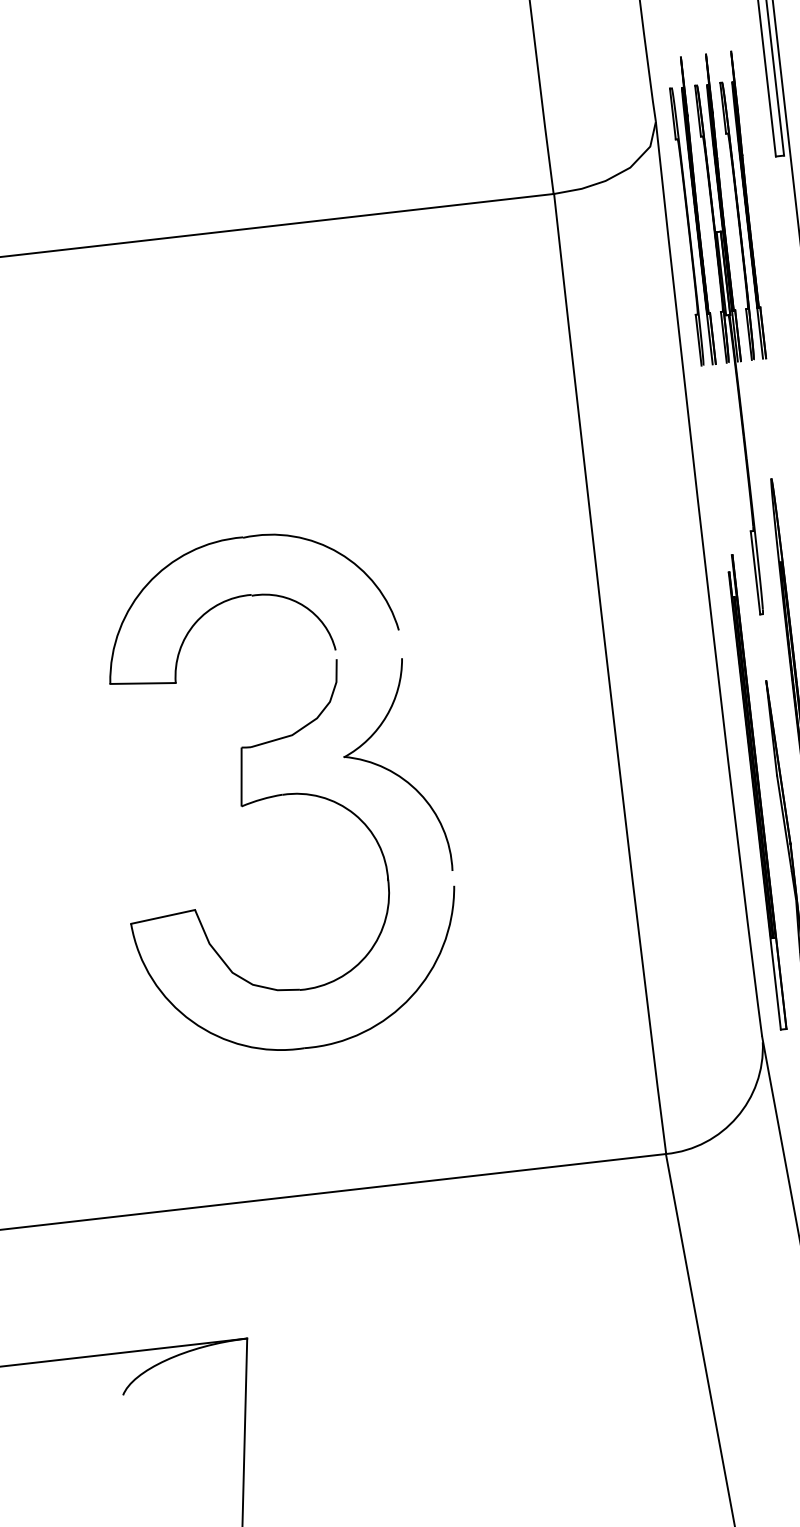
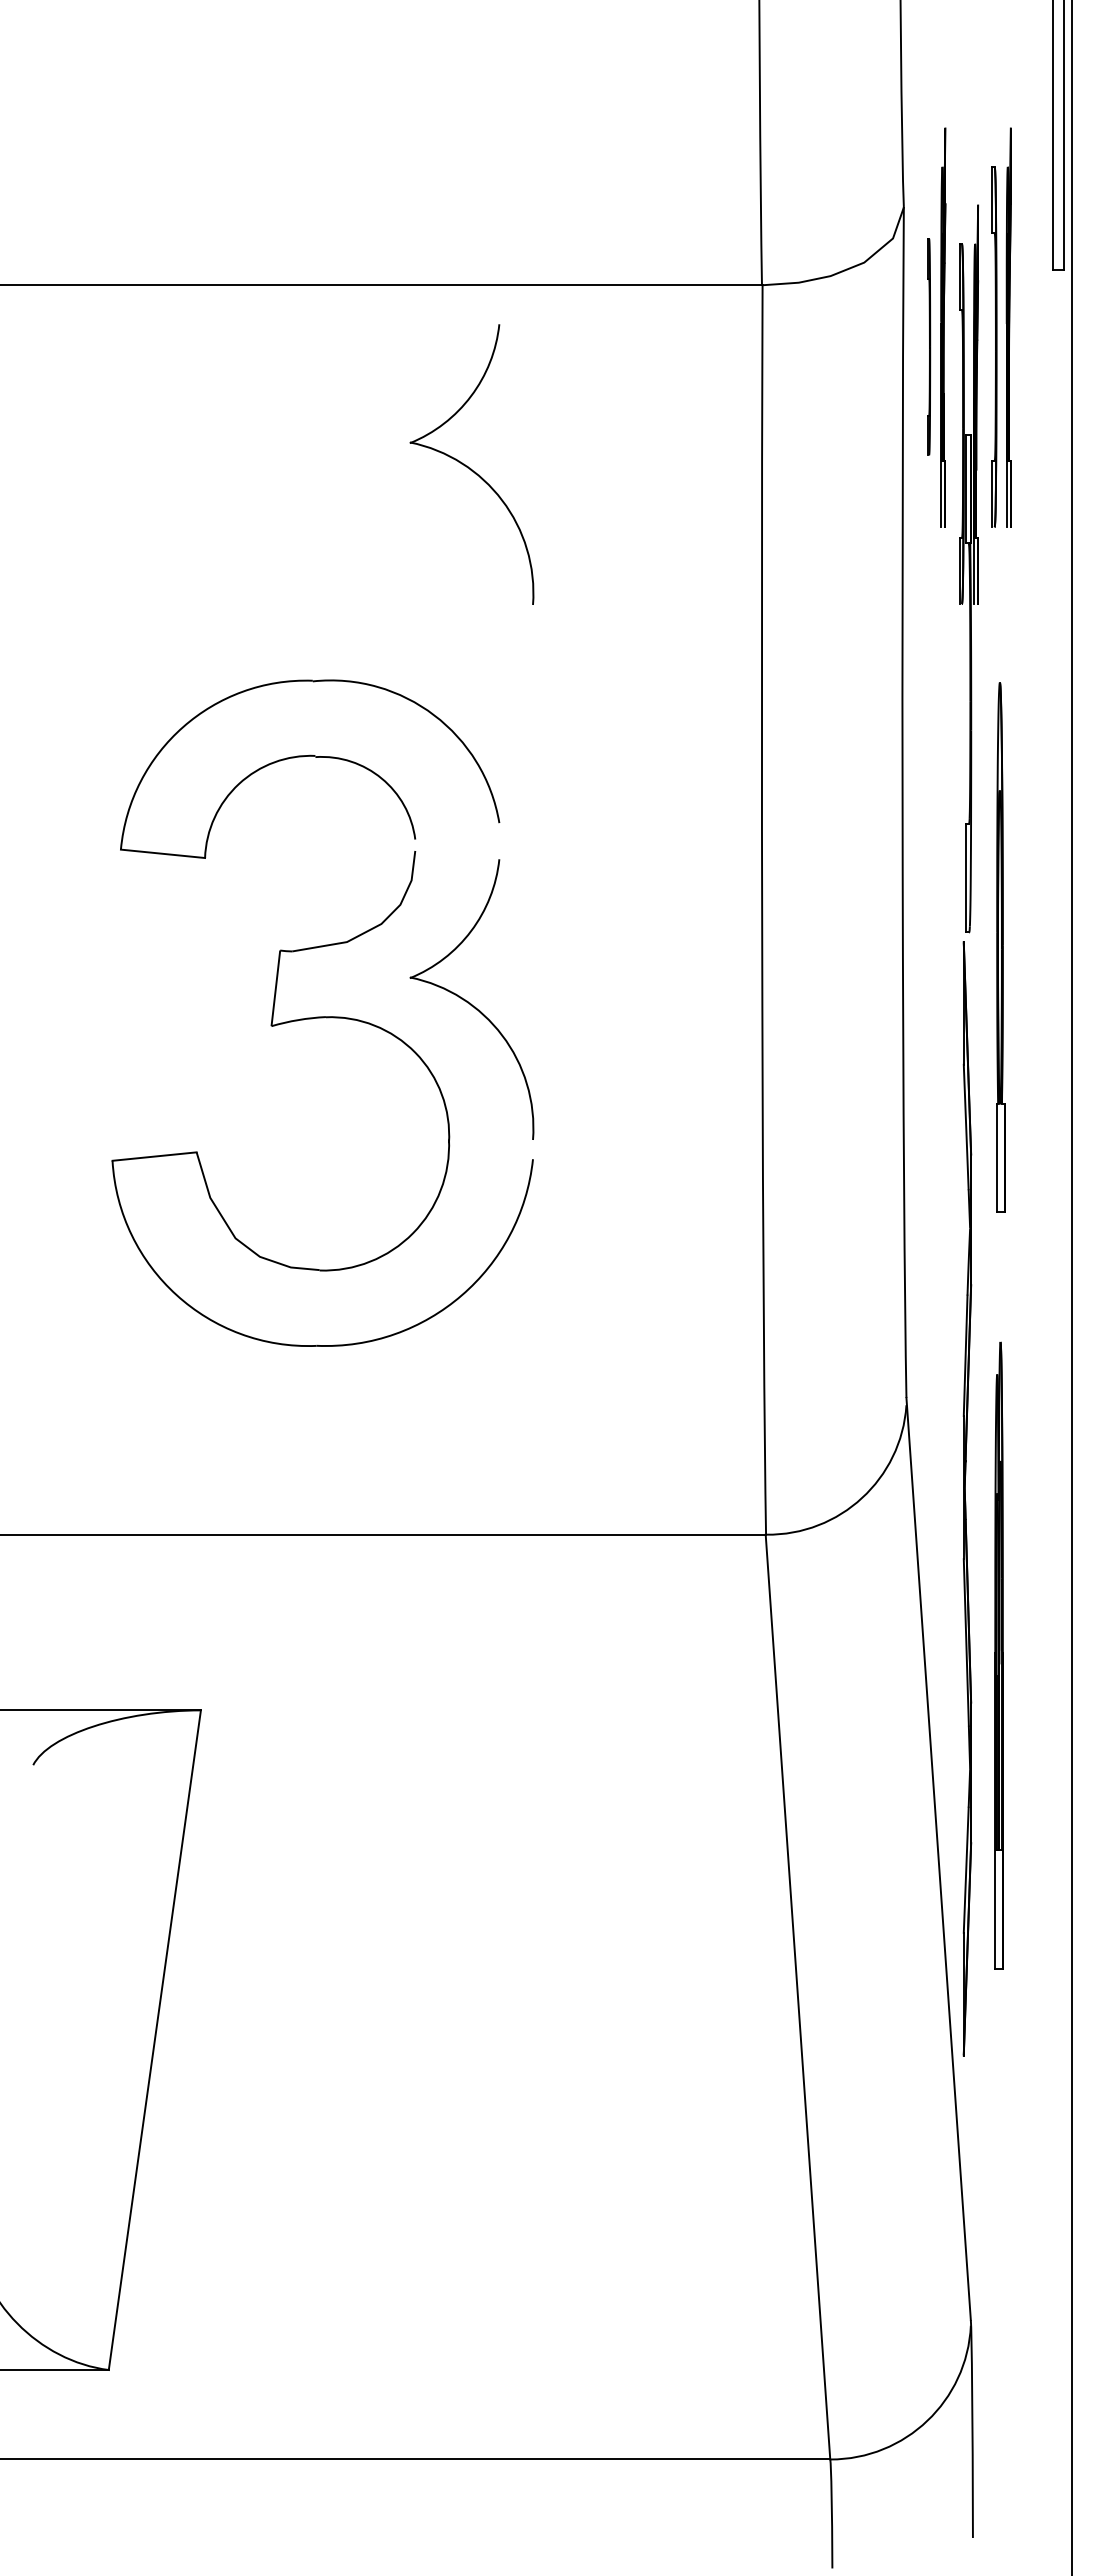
part: (687, 226) -> (928, 346), size x0.6
part: (731, 334) -> (969, 568), moved
part: (346, 357) -> (471, 464), added
part: (756, 792) -> (935, 1083), removed

